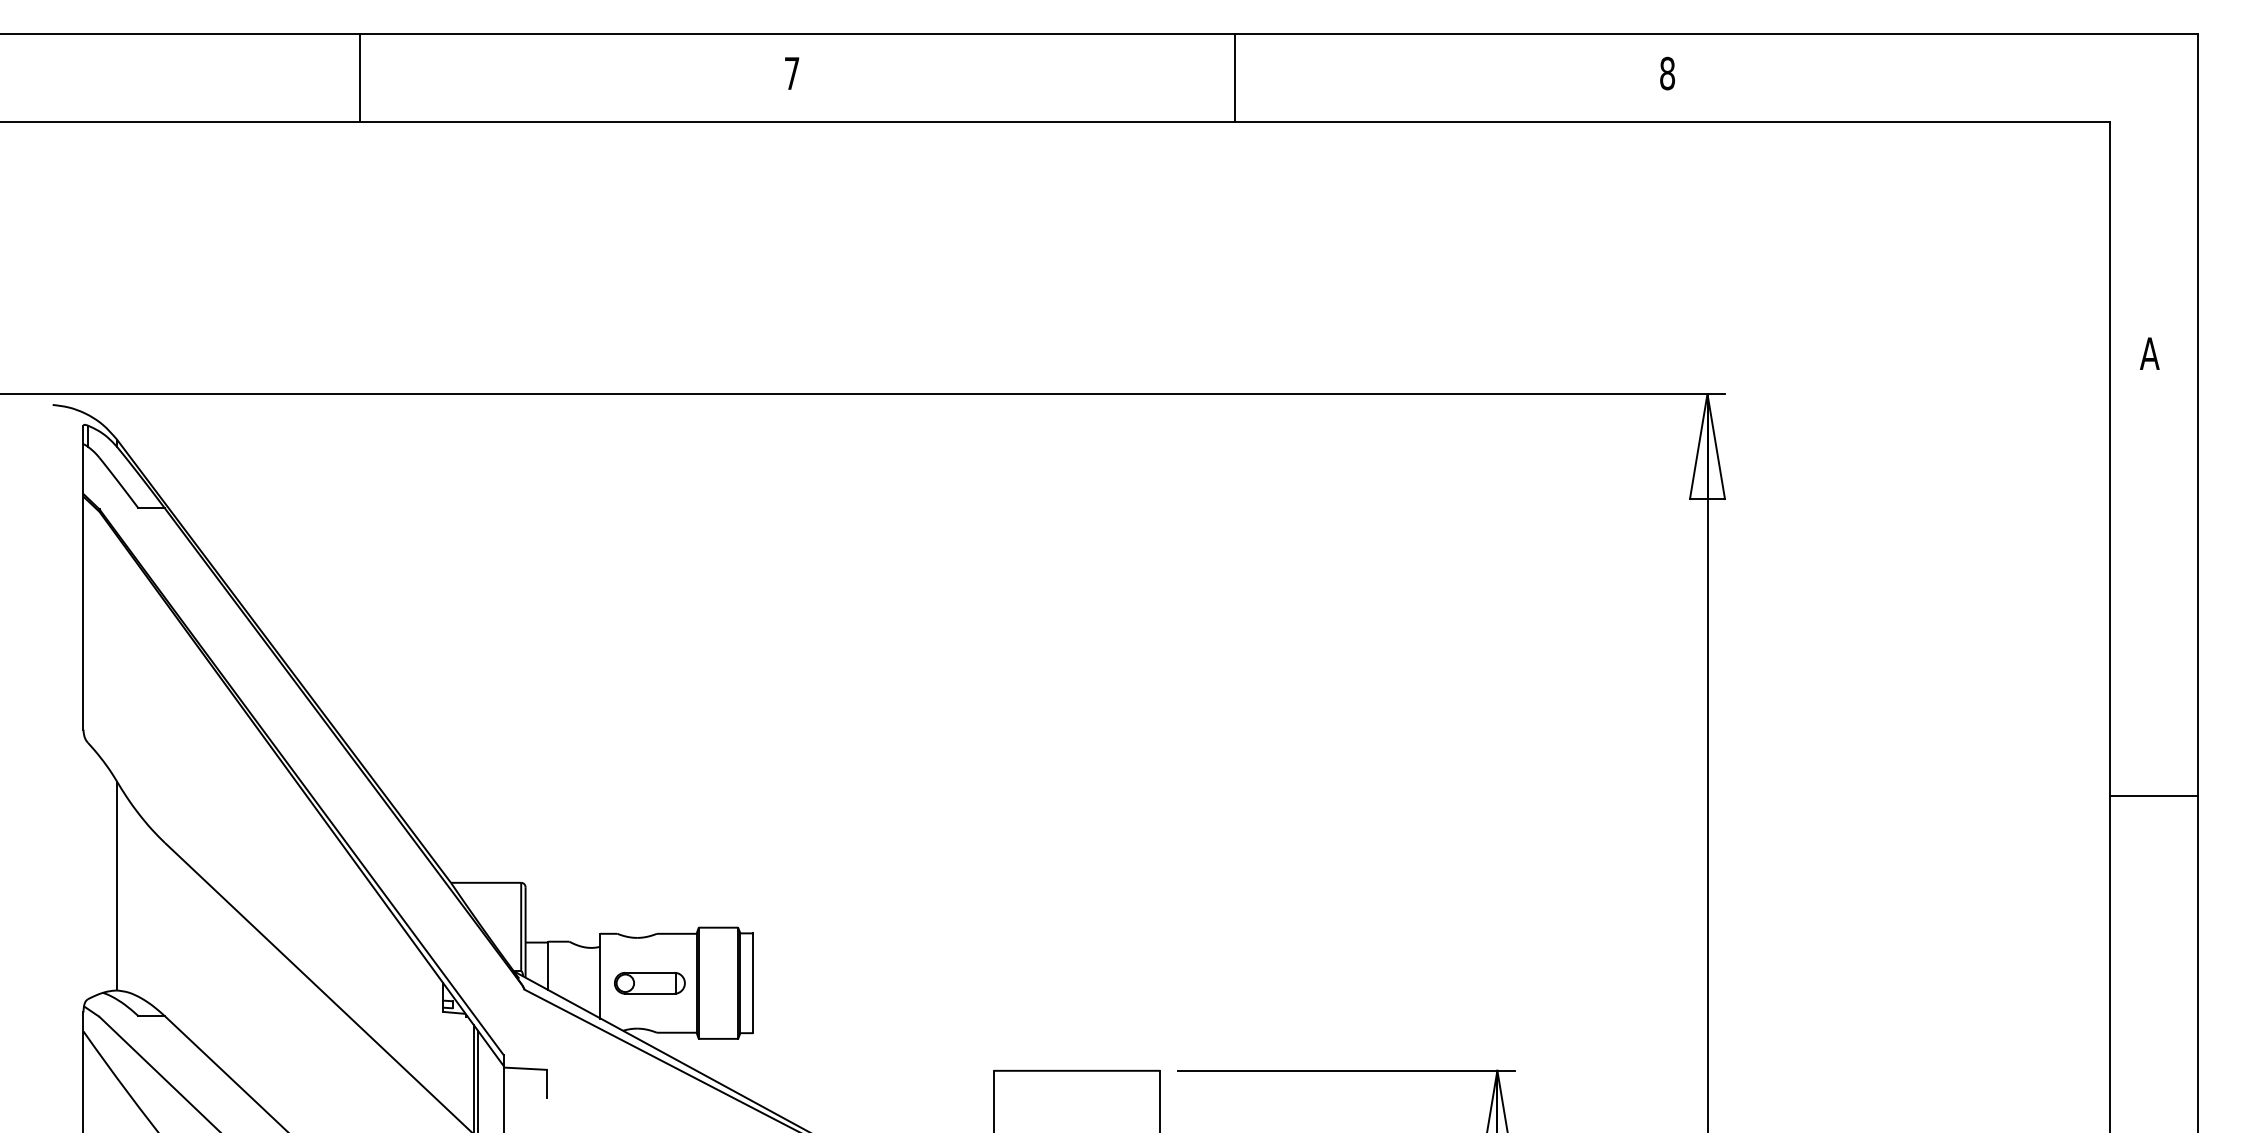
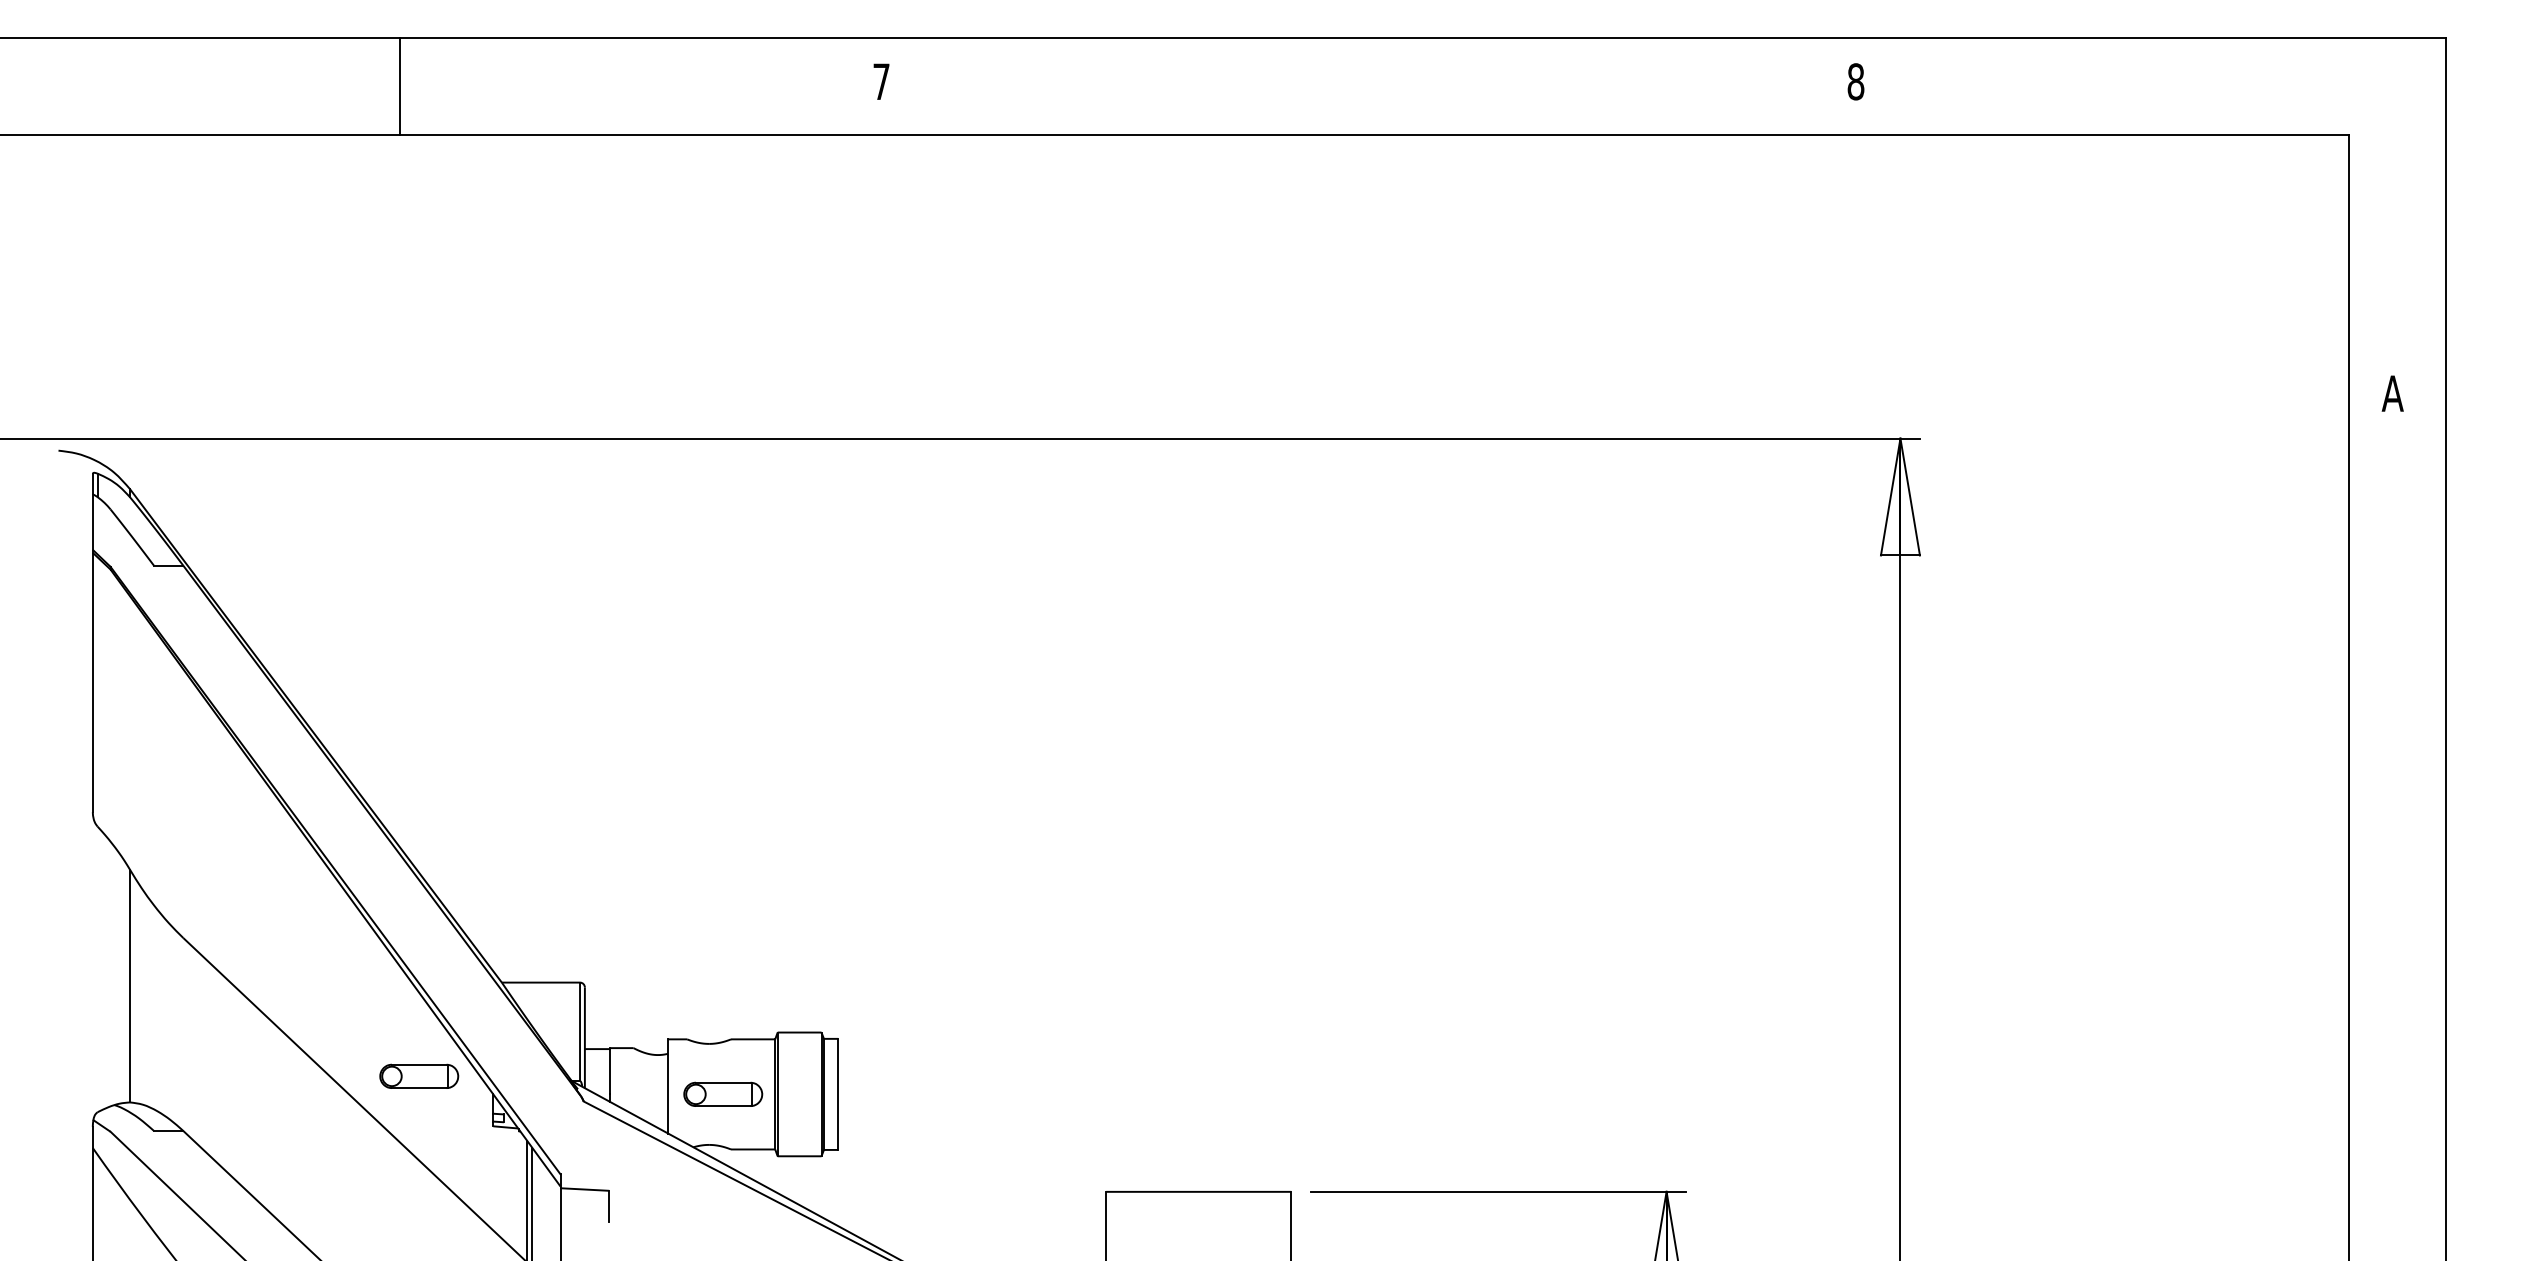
line: (1234, 77) -> (1374, 86), removed
line: (2154, 795) -> (2397, 885), removed
part: (376, 966) -> (419, 1075), added

